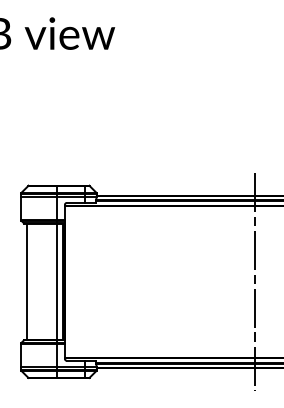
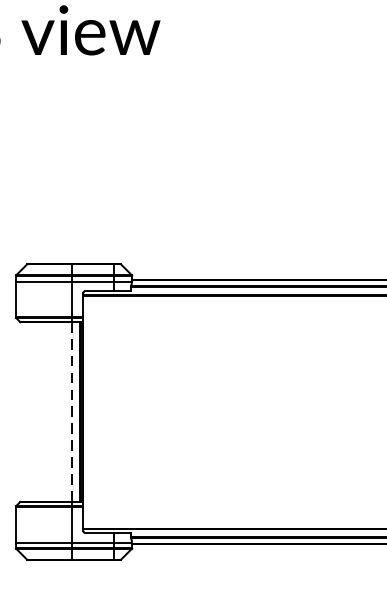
line: (27, 281) -> (25, 411), removed
line: (57, 281) -> (71, 411), solid -> dashed
line: (254, 281) -> (374, 411), removed

